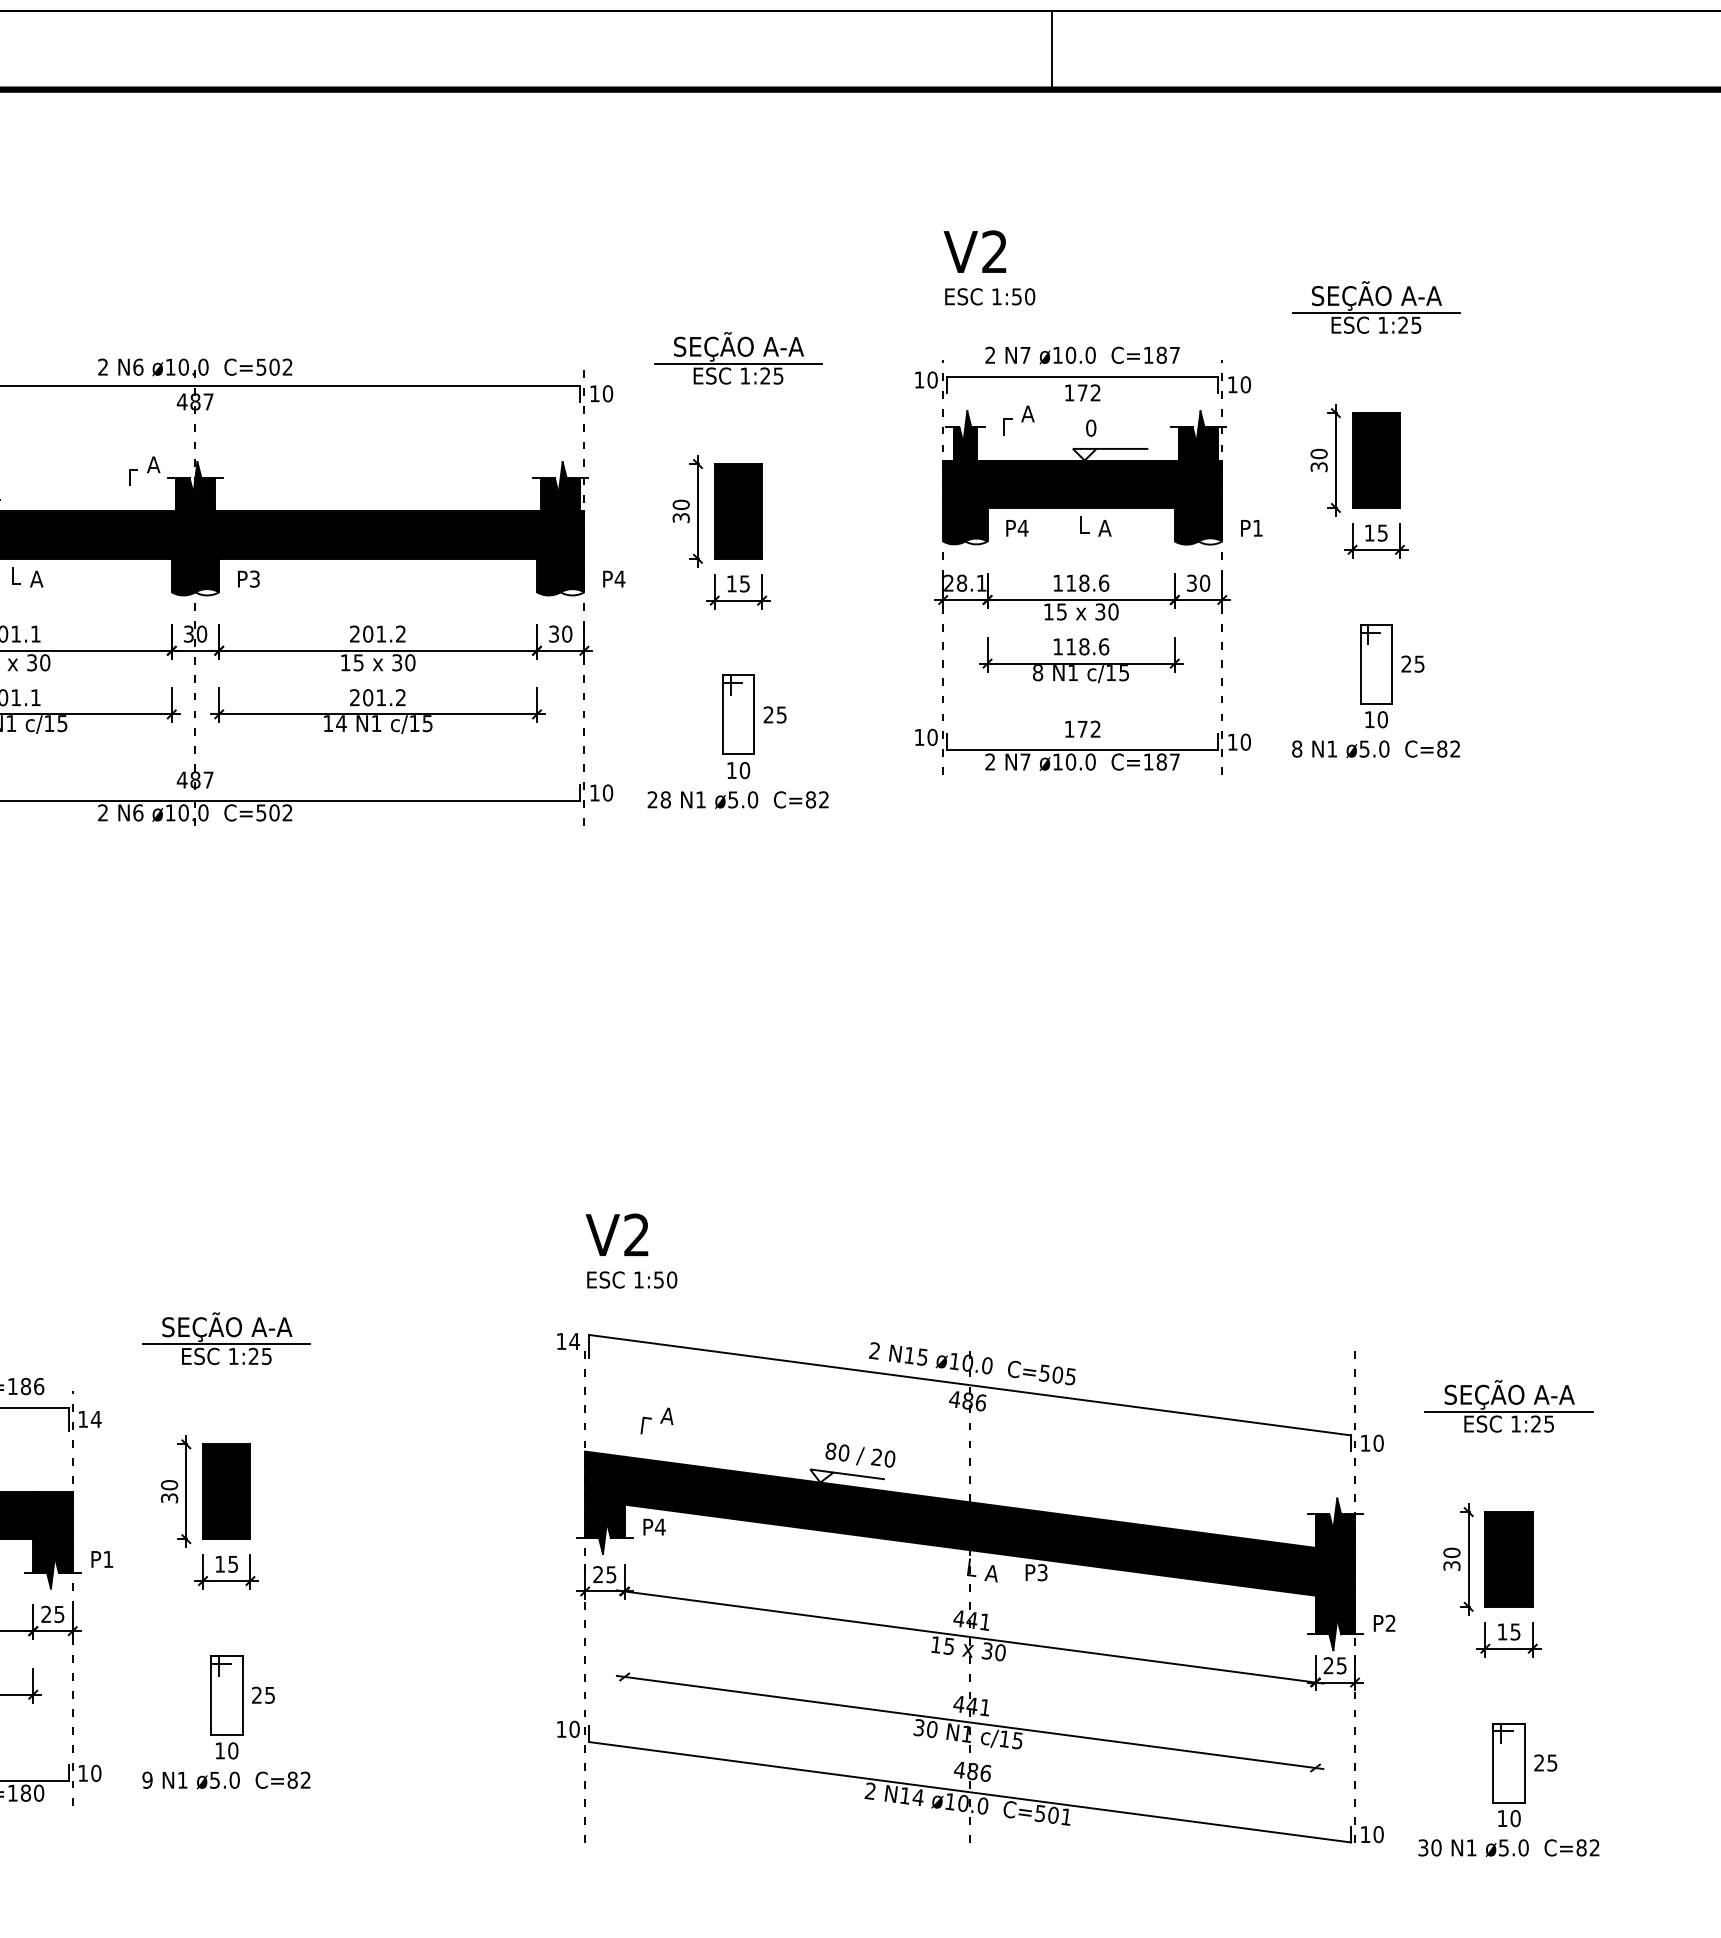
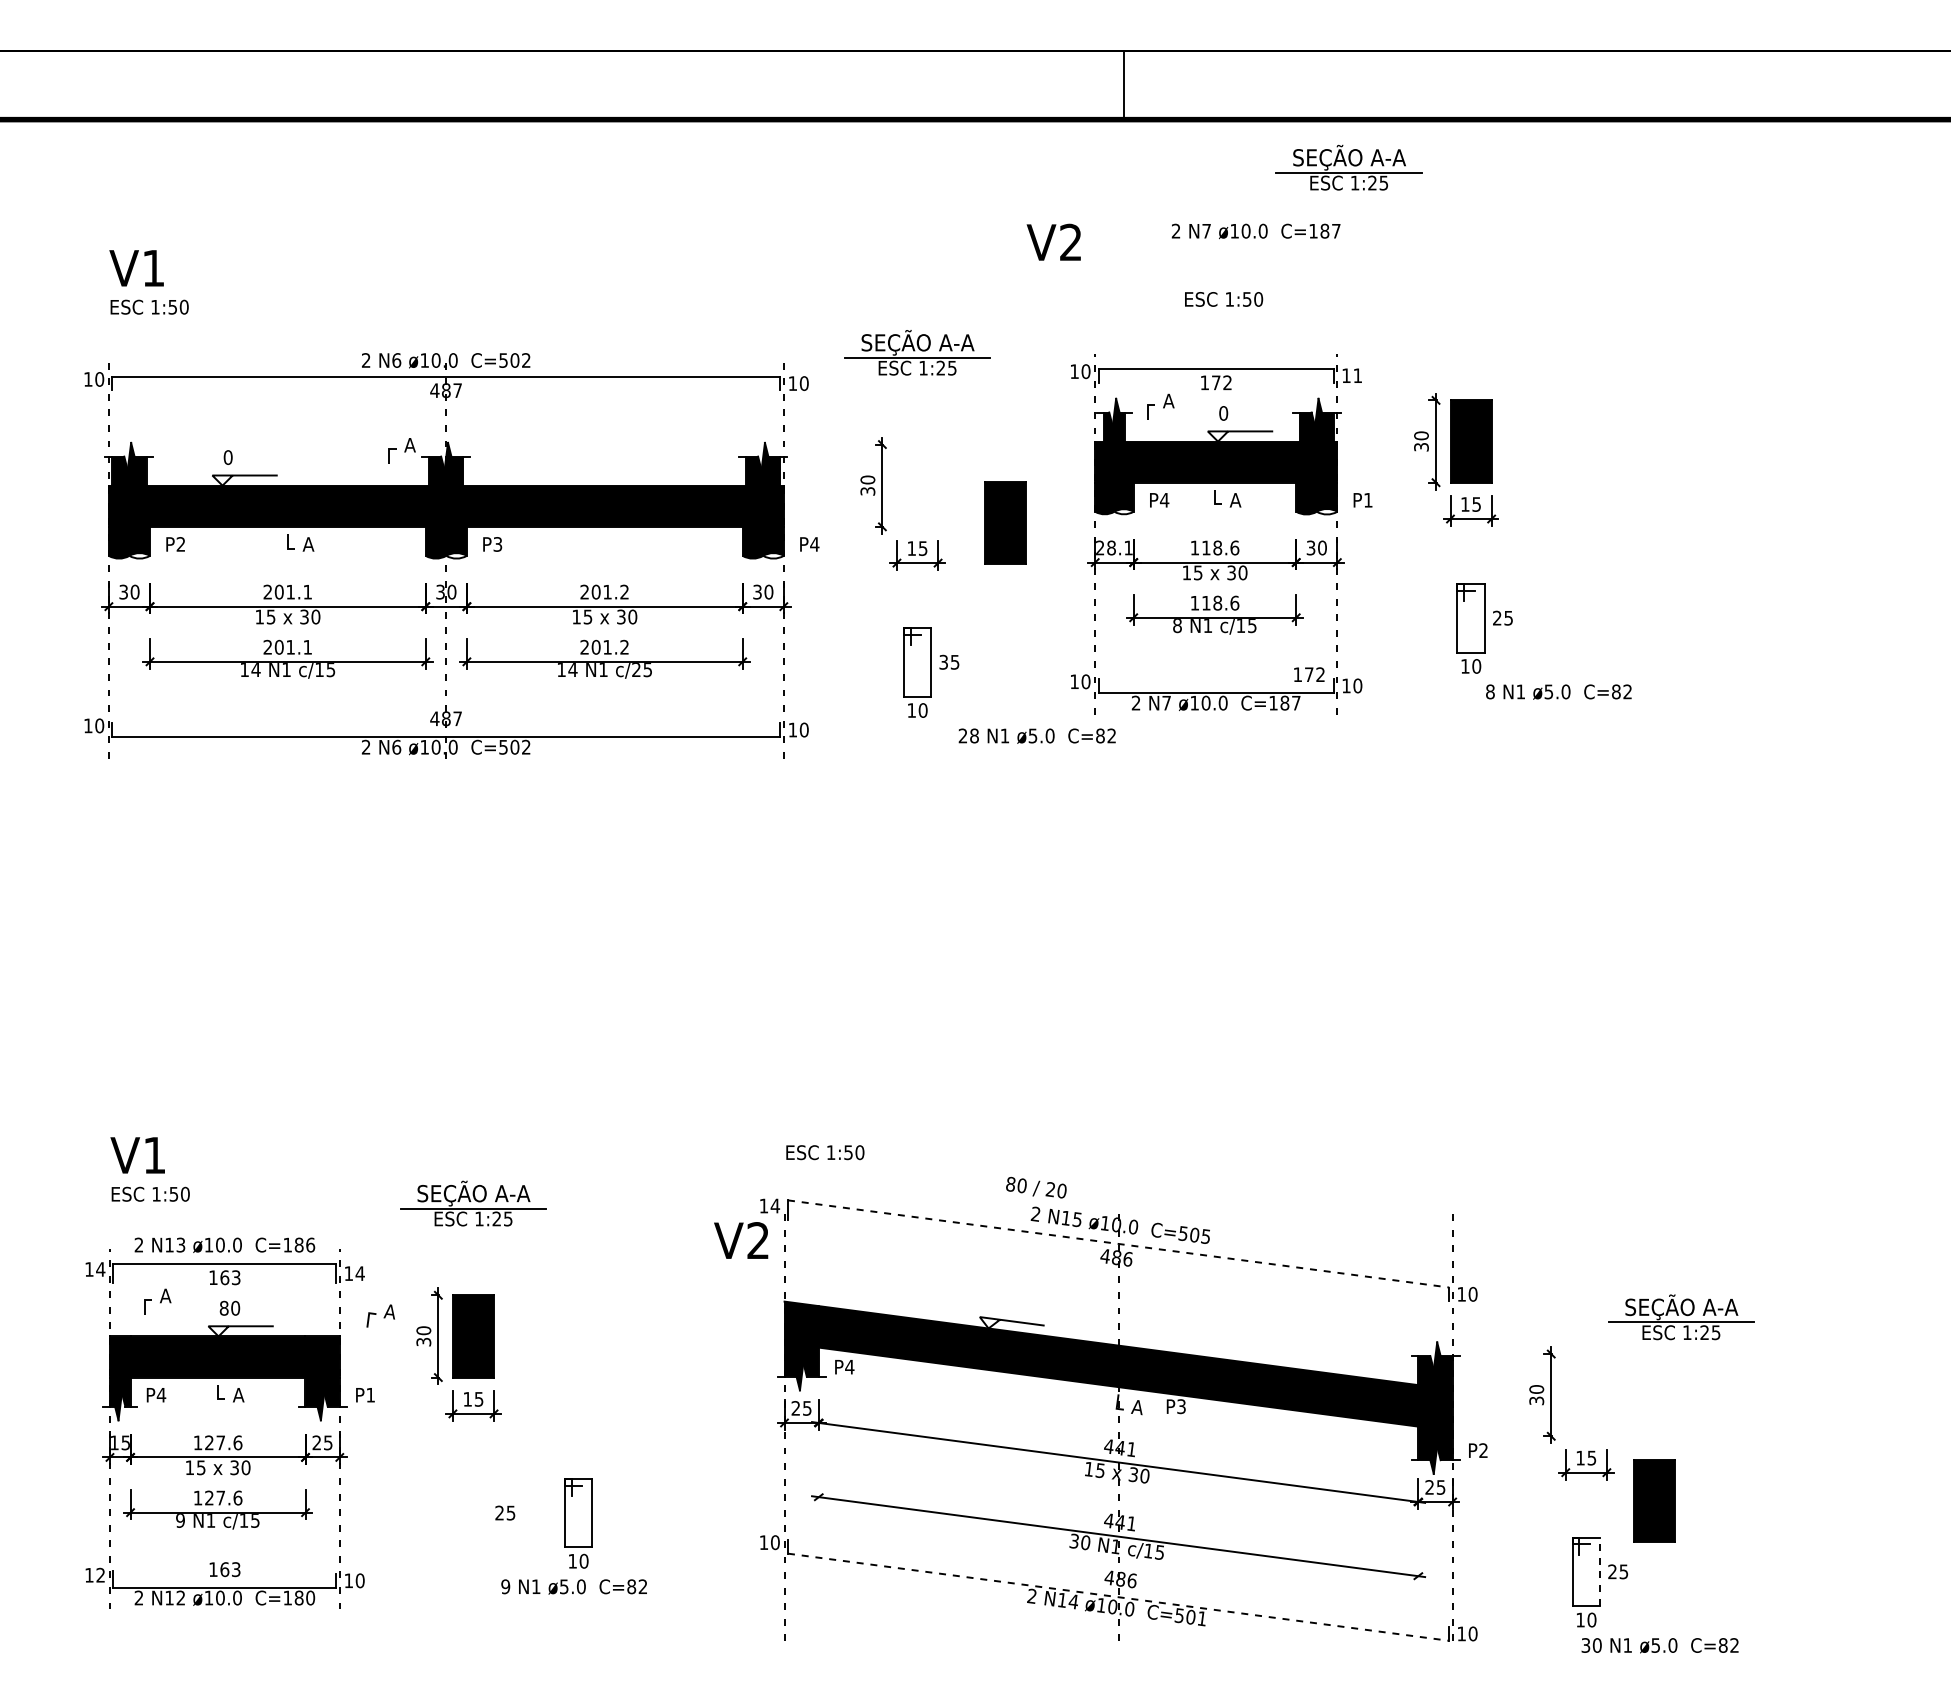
line: (1051, 50) -> (1123, 85), moved
text: (974, 250) -> (1053, 241), moved
text: (990, 296) -> (1224, 299), moved
part: (1375, 307) -> (1348, 167), moved
text: (1081, 355) -> (1255, 231), moved
text: (1245, 384) -> (1357, 375), 10 -> 11
part: (738, 511) -> (1005, 522), moved
text: (768, 715) -> (943, 662), 25 -> 35
text: (414, 723) -> (636, 669), c/15 -> c/25
text: (1082, 729) -> (1309, 674), moved
text: (1375, 748) -> (1558, 691), moved
text: (737, 799) -> (1036, 735), moved
text: (617, 1234) -> (741, 1240), moved
line: (971, 1385) -> (1119, 1244), solid -> dashed
part: (1509, 1406) -> (1681, 1317), moved
part: (656, 1420) -> (380, 1315), moved
text: (860, 1454) -> (1036, 1187), moved
part: (1509, 1558) -> (1654, 1500), moved
part: (226, 1707) -> (578, 1523), moved
line: (1525, 1762) -> (1600, 1571), solid -> dashed
text: (225, 1779) -> (573, 1586), moved
line: (971, 1792) -> (1119, 1597), solid -> dashed
text: (1508, 1847) -> (1659, 1645), moved

